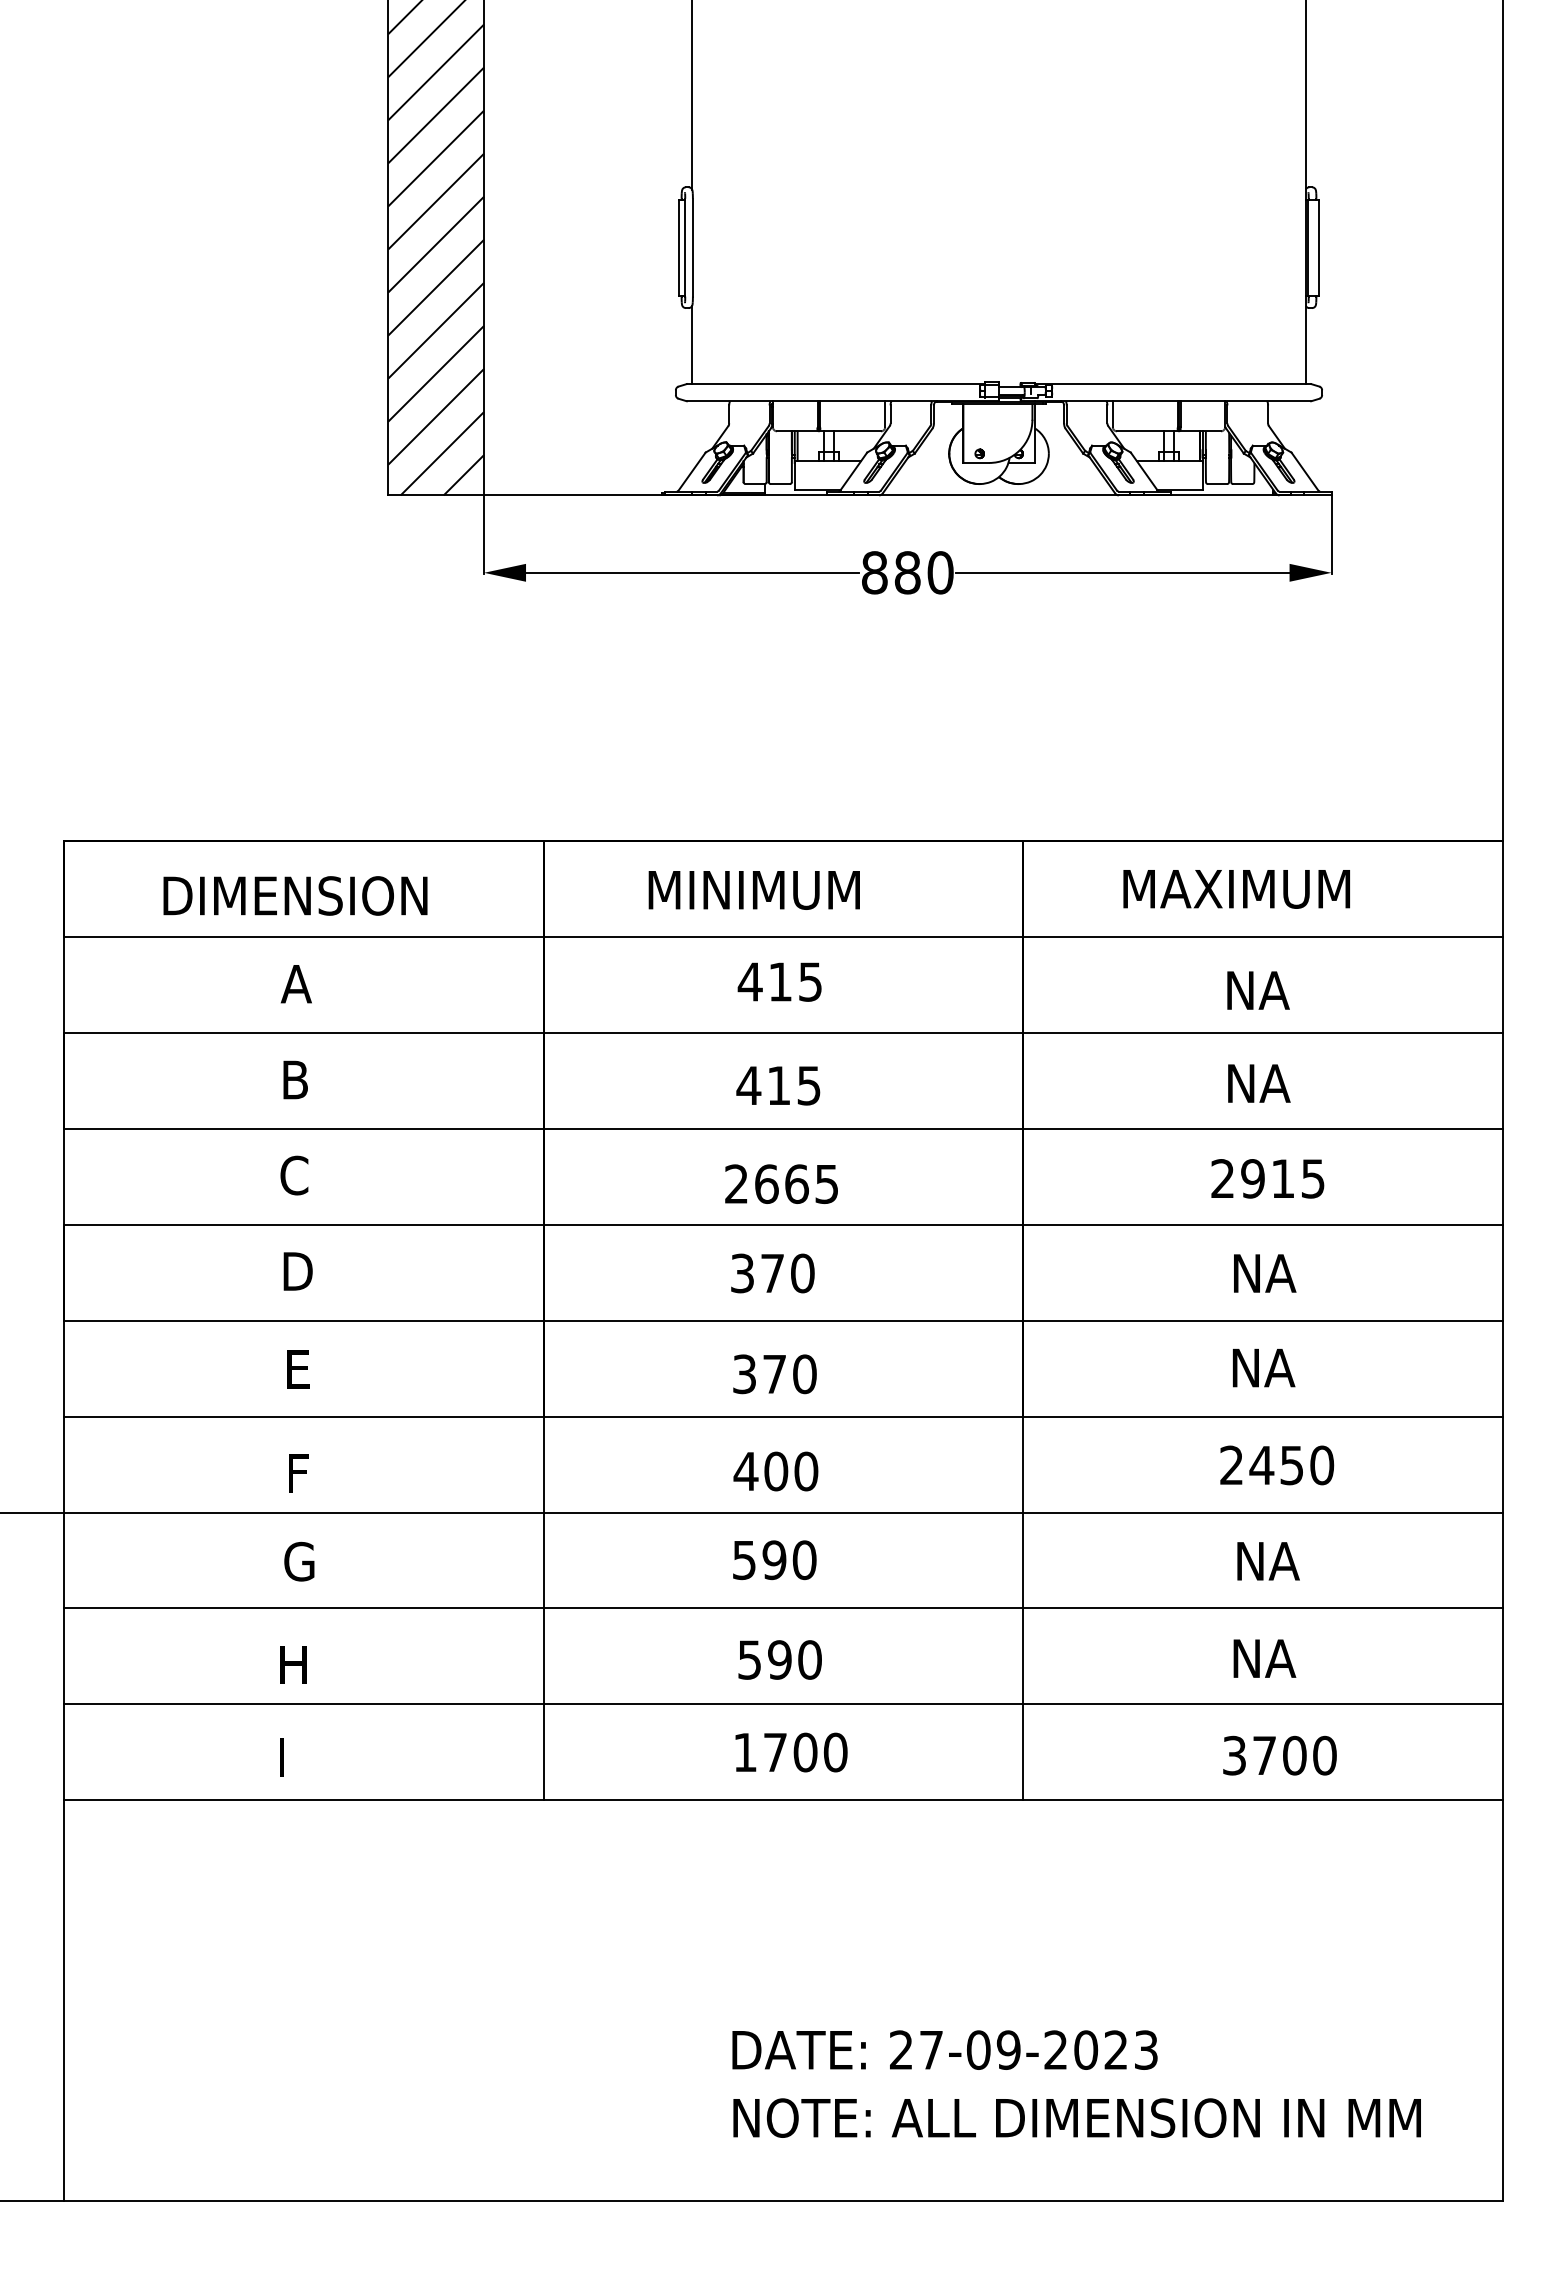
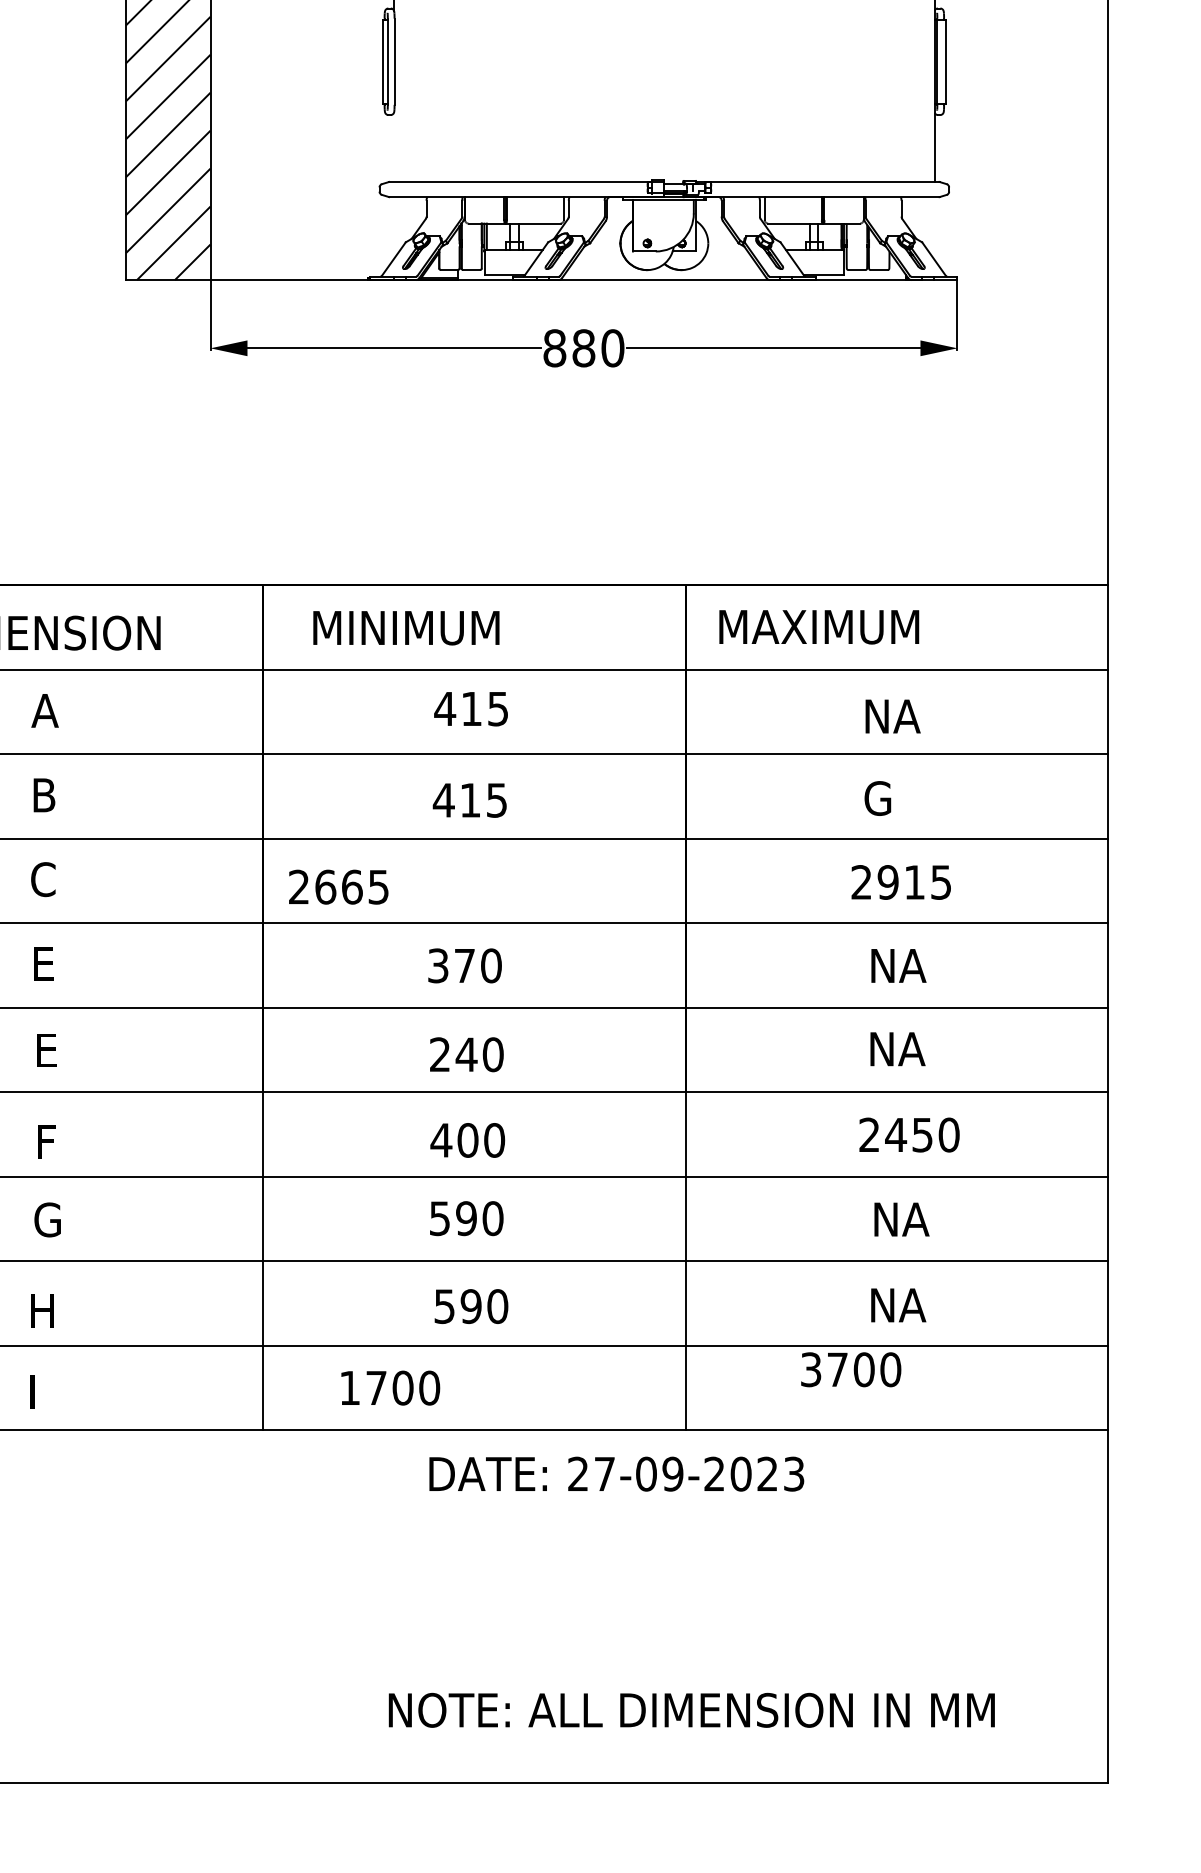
line: (692, 344) -> (394, 147), removed
text: (1236, 889) -> (819, 627), moved
text: (753, 890) -> (405, 628), moved
text: (1258, 1083) -> (893, 798), NA -> G
text: (781, 1183) -> (338, 886), moved
text: (297, 1271) -> (46, 964), D -> E
text: (760, 1374) -> (454, 1054), 370 -> 240
text: (791, 1752) -> (390, 1388), moved
text: (1279, 1755) -> (850, 1369), moved
text: (944, 2049) -> (616, 1473), moved
text: (1076, 2117) -> (691, 1709), moved

